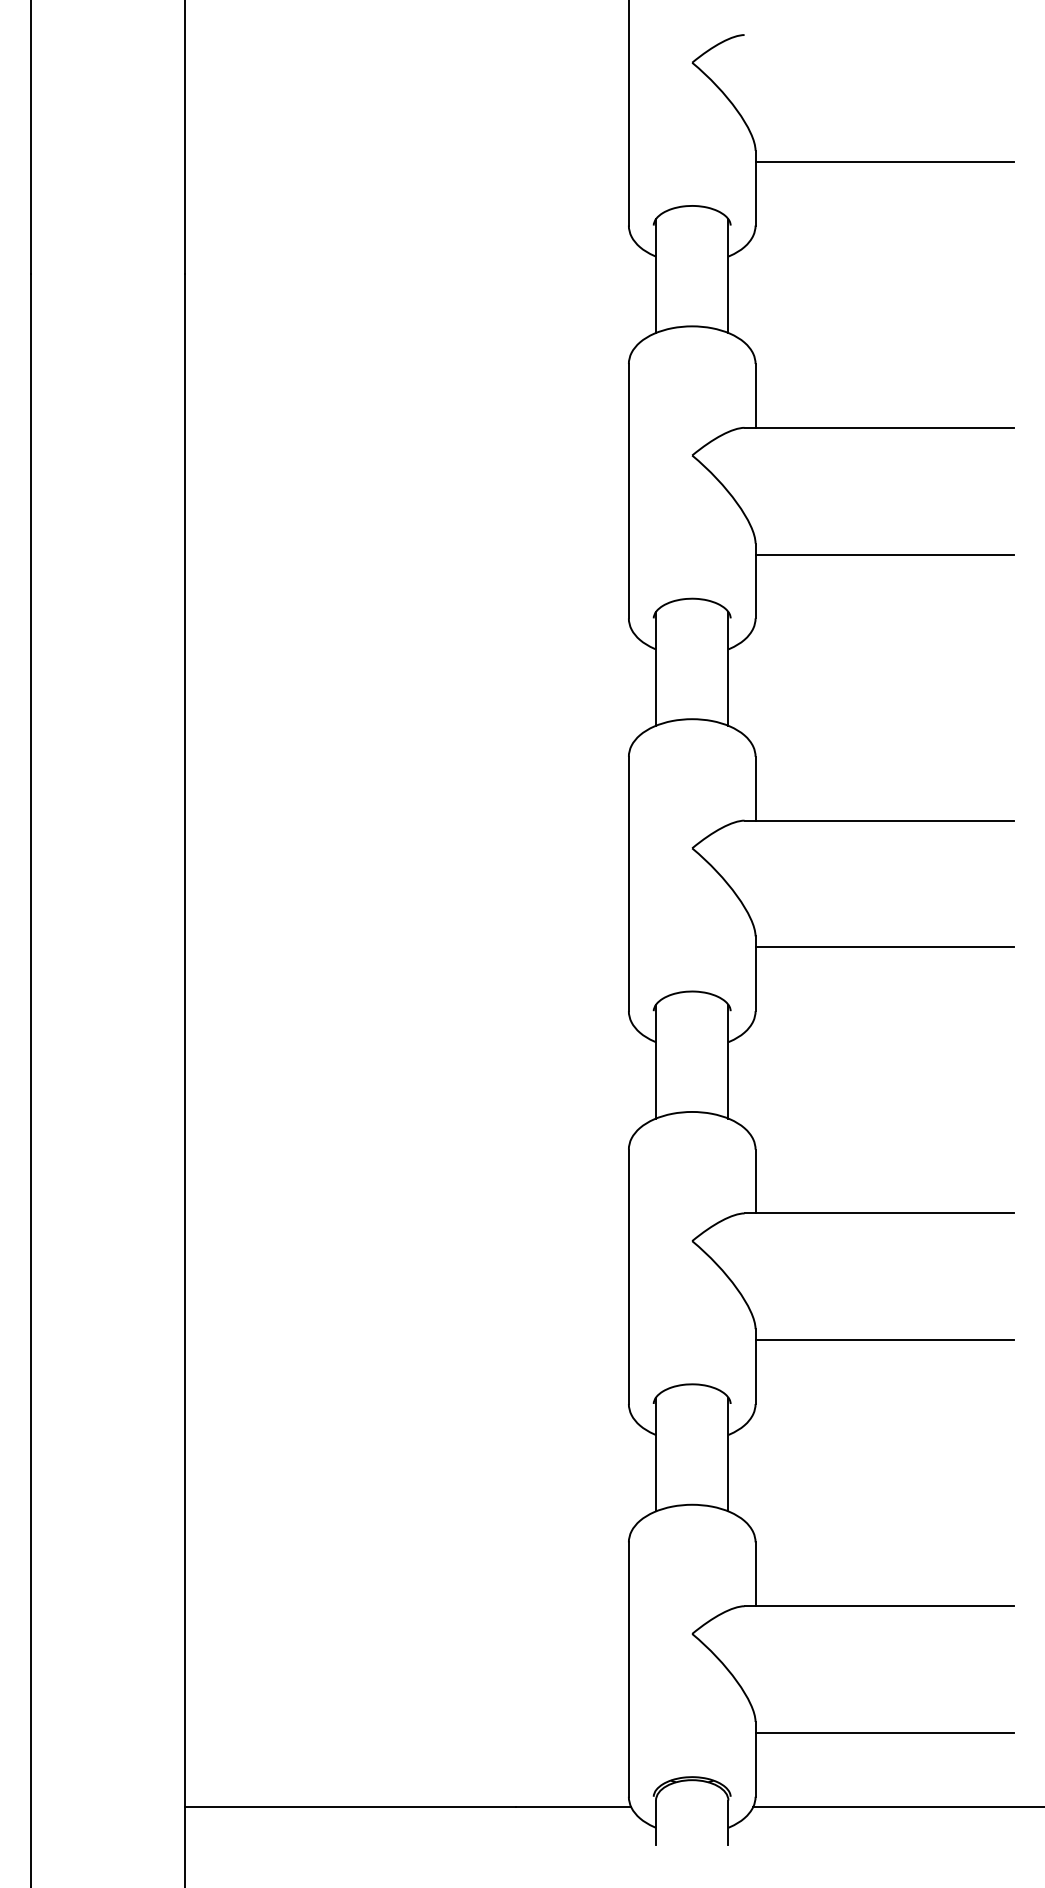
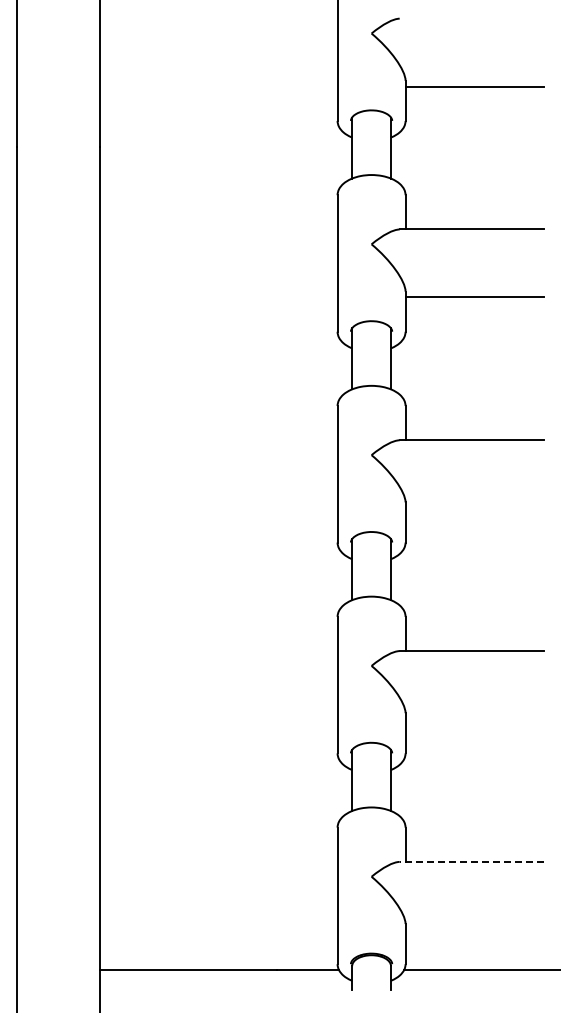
line: (883, 947) -> (474, 508), removed
line: (883, 1340) -> (474, 719), removed
line: (878, 1605) -> (471, 861), solid -> dashed
line: (883, 1732) -> (474, 929), removed

